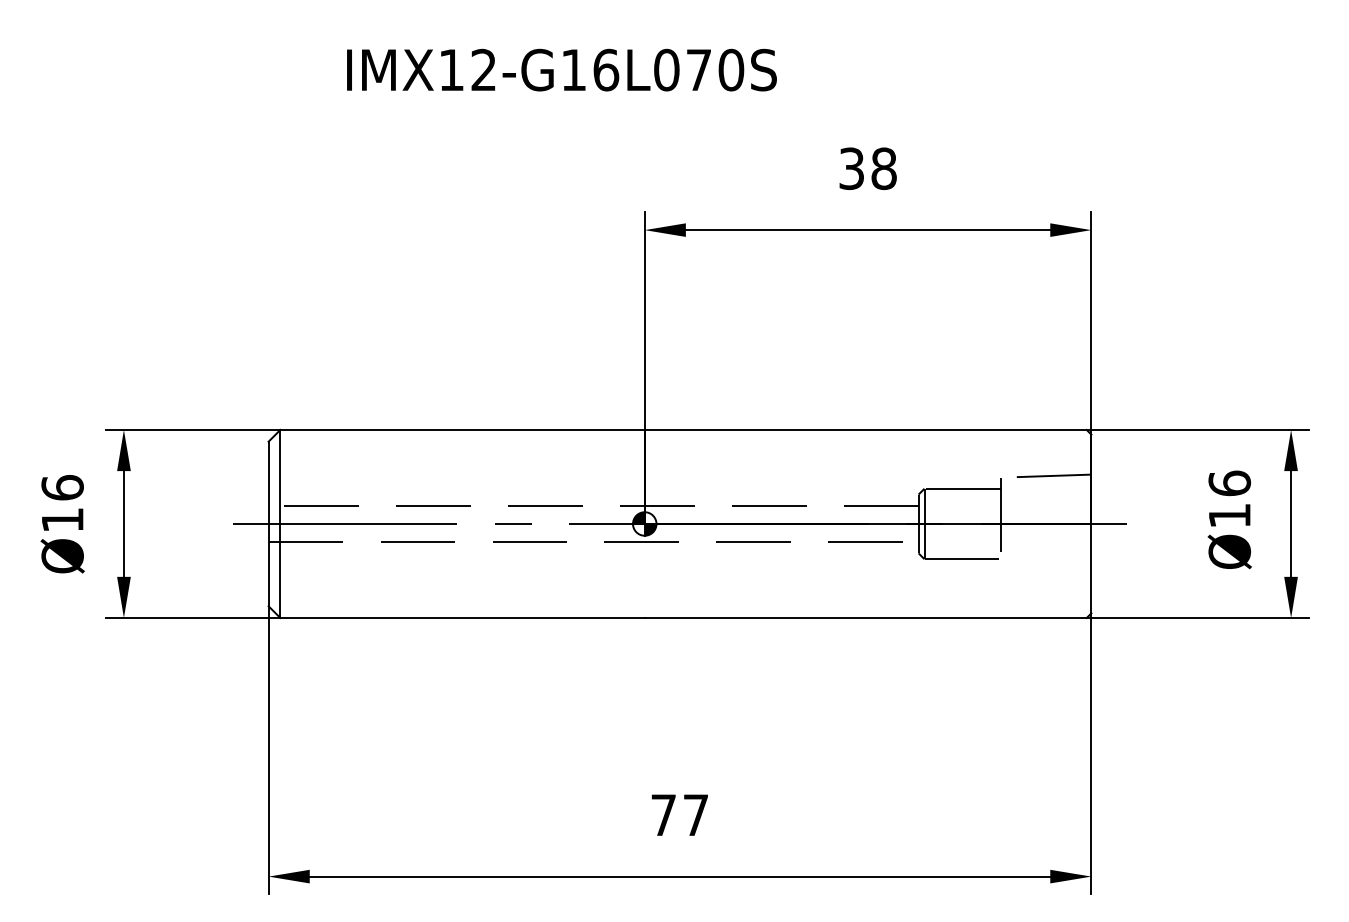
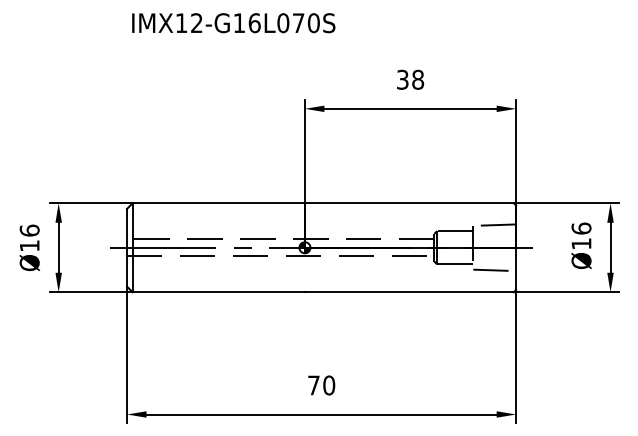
text: (561, 70) -> (233, 23), moved
line: (1045, 572) -> (494, 270), added
text: (696, 815) -> (329, 385), 77 -> 70

